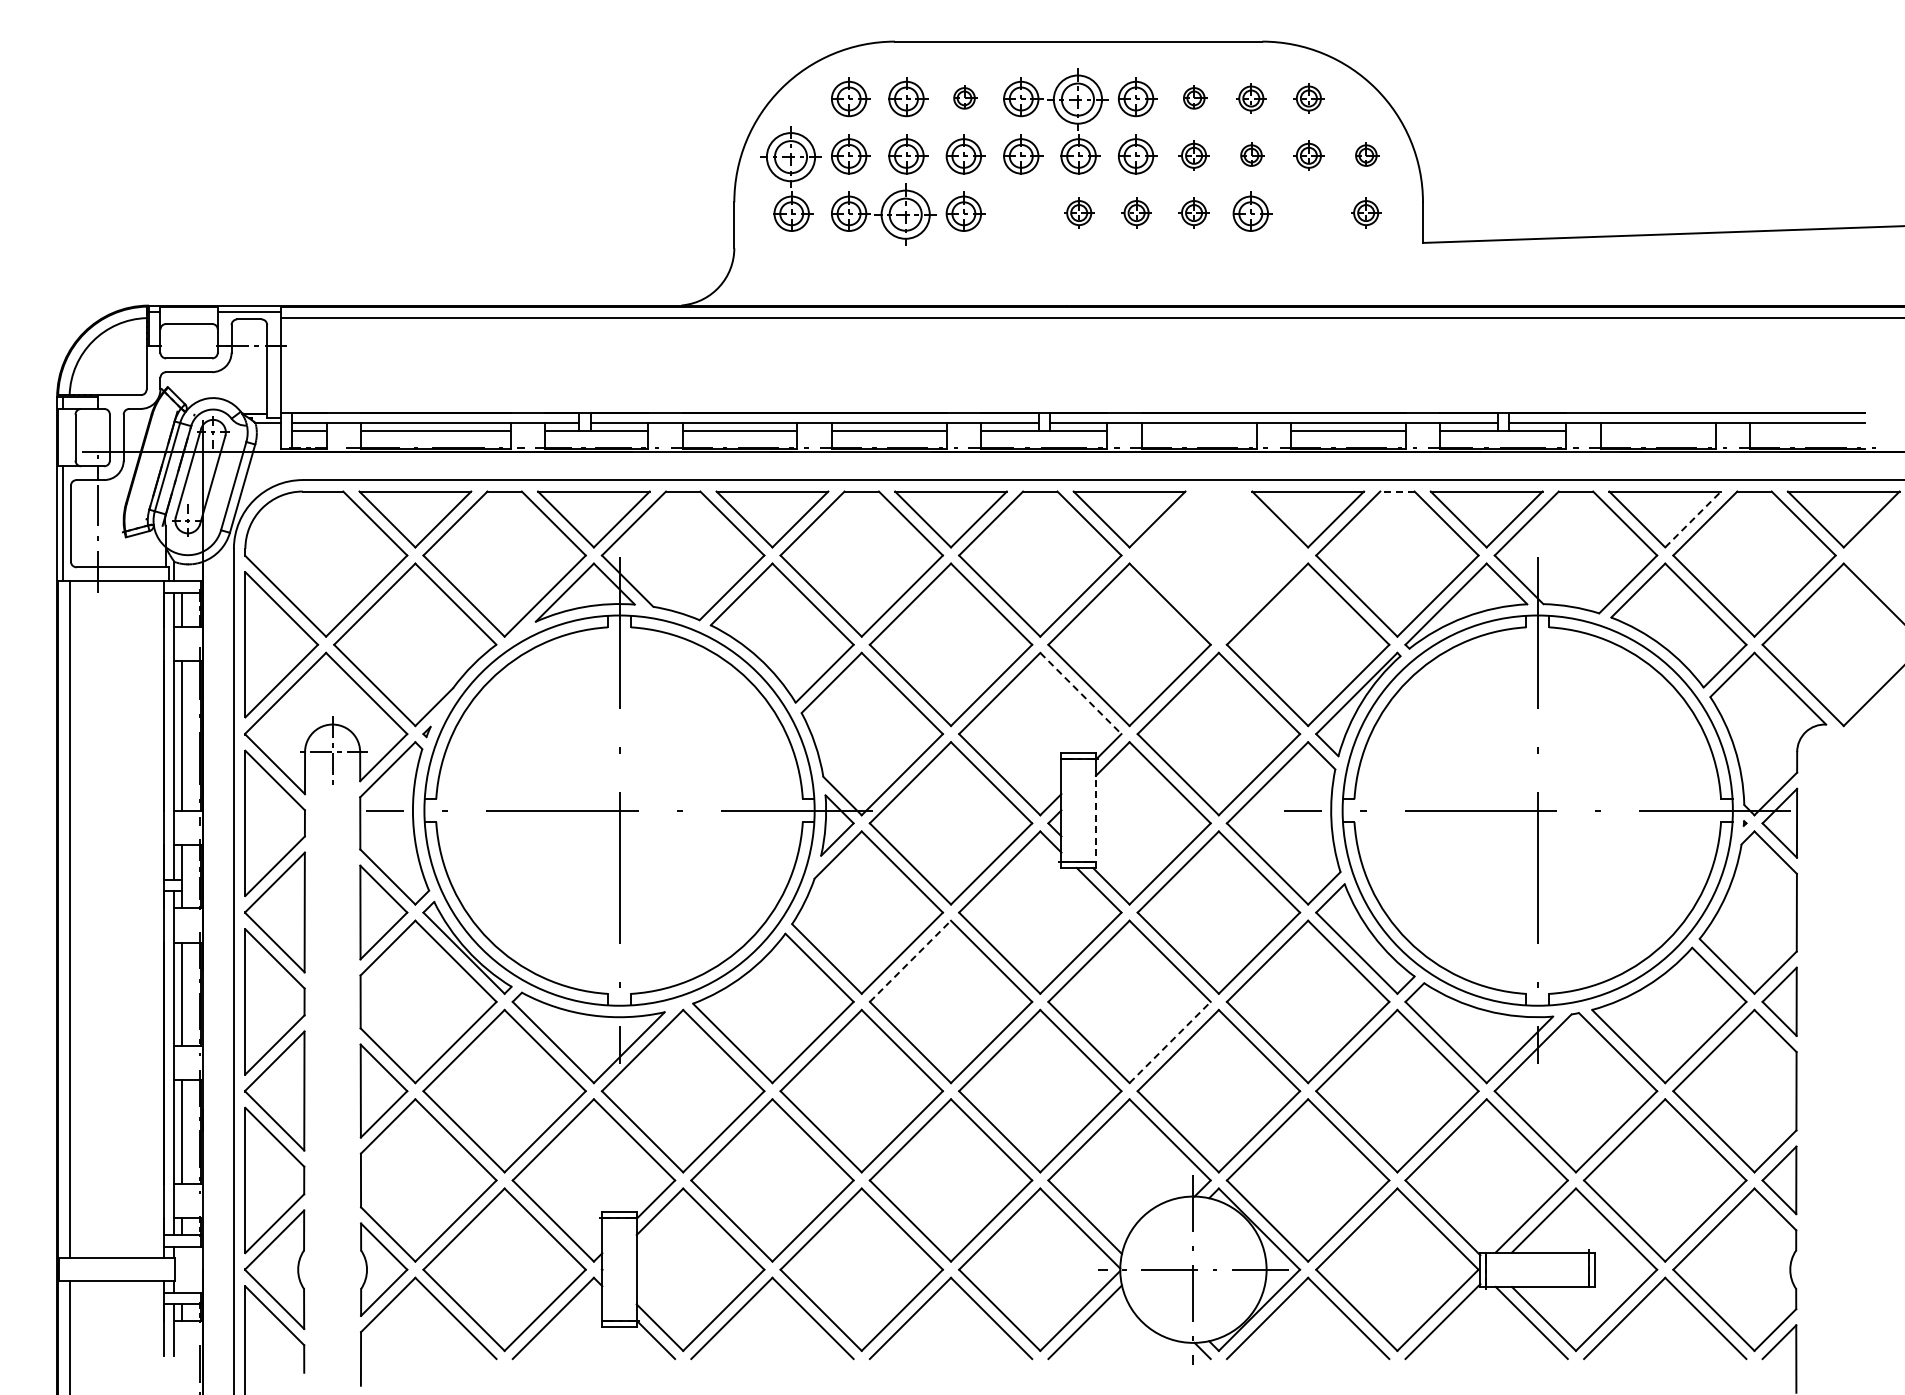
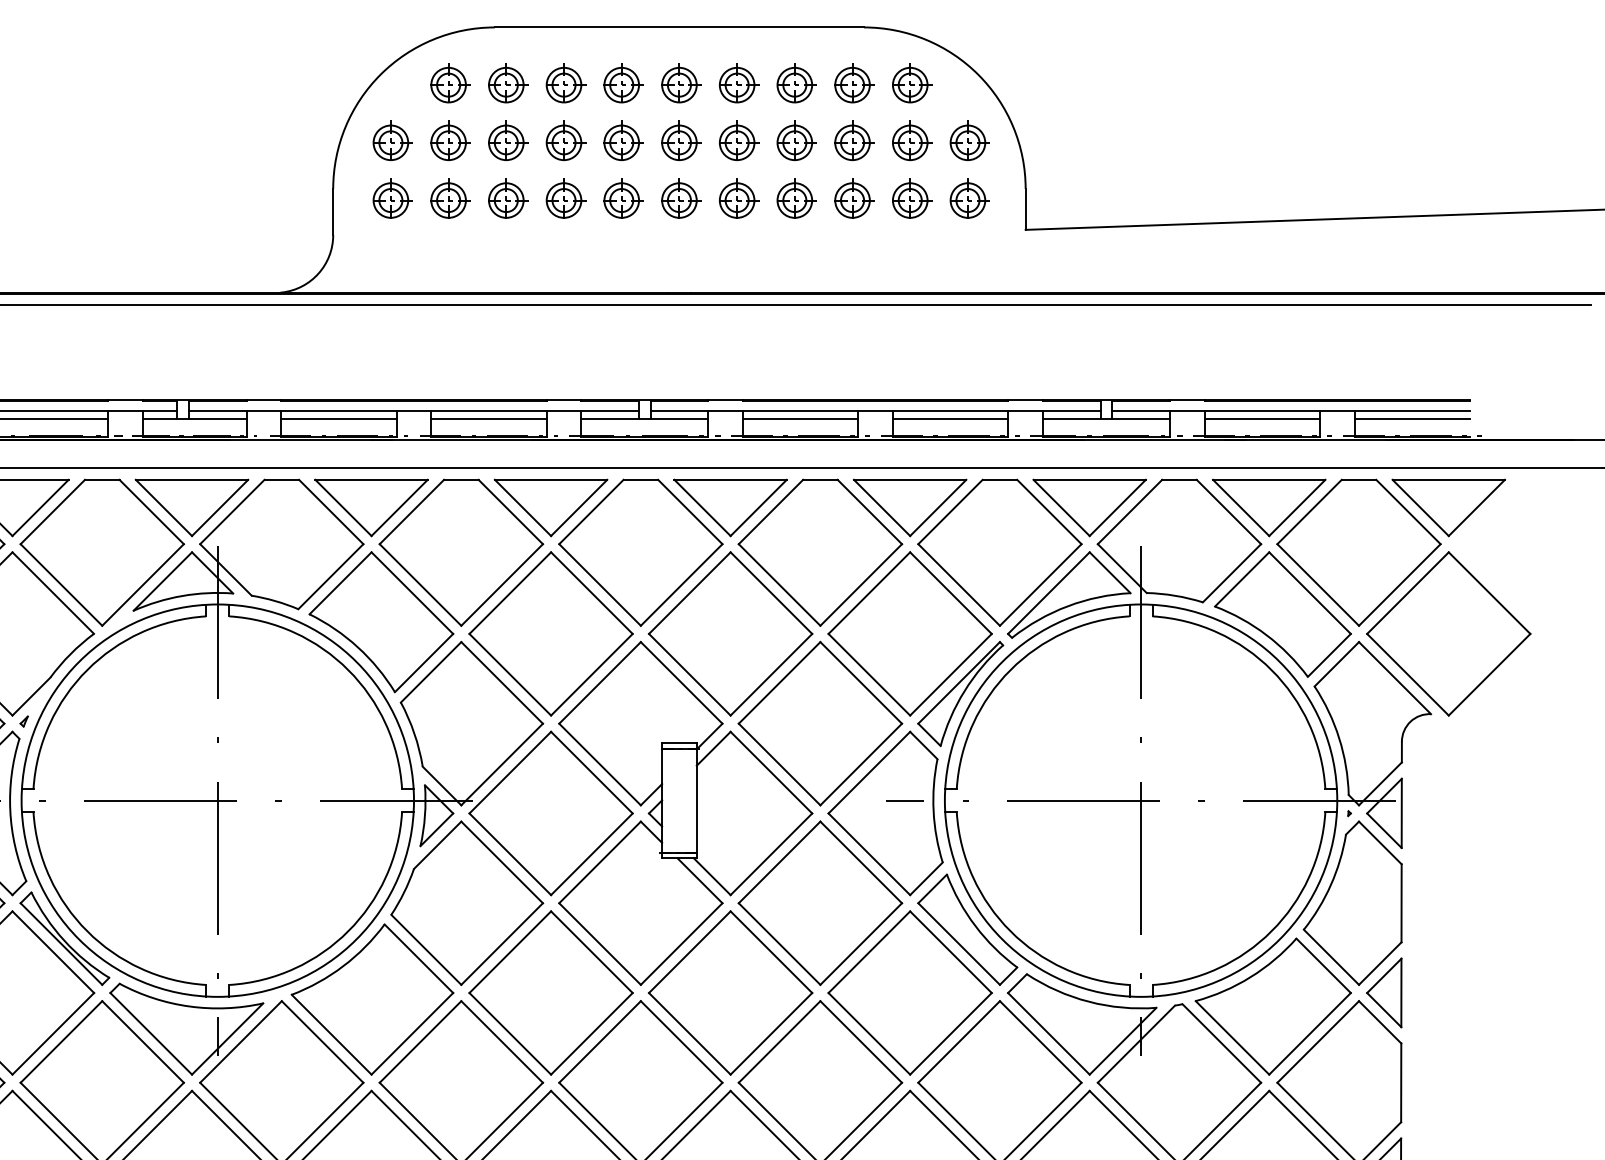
part: (965, 97) -> (565, 83), size x1.67
part: (1080, 97) -> (681, 83), size x0.71
part: (1195, 97) -> (796, 83), size x1.67
part: (1252, 97) -> (854, 83), size x1.43
part: (1310, 97) -> (912, 83), size x1.43
part: (793, 154) -> (392, 140), size x0.71
part: (1195, 154) -> (796, 140), size x1.43
part: (1252, 154) -> (854, 140), size x1.67
part: (1310, 154) -> (912, 140), size x1.43
part: (1367, 154) -> (969, 140), size x1.67
part: (908, 211) -> (508, 198), size x0.71
part: (1023, 211) -> (623, 198), added
part: (1080, 211) -> (681, 198), size x1.43
part: (1137, 211) -> (738, 198), size x1.43
part: (1195, 211) -> (796, 198), size x1.43
part: (1310, 211) -> (912, 198), added
part: (1367, 211) -> (969, 198), size x1.43
line: (1198, 430) -> (799, 418), added
line: (1657, 430) -> (1261, 418), added
line: (1807, 430) -> (1412, 418), added
line: (1396, 491) -> (999, 479), dashed -> solid
line: (1693, 519) -> (1297, 507), dashed -> solid
part: (1218, 563) -> (820, 552), added
line: (1081, 693) -> (682, 682), dashed -> solid
line: (1095, 821) -> (696, 811), dashed -> solid
line: (910, 960) -> (510, 951), dashed -> solid
line: (1170, 1042) -> (771, 1033), dashed -> solid

